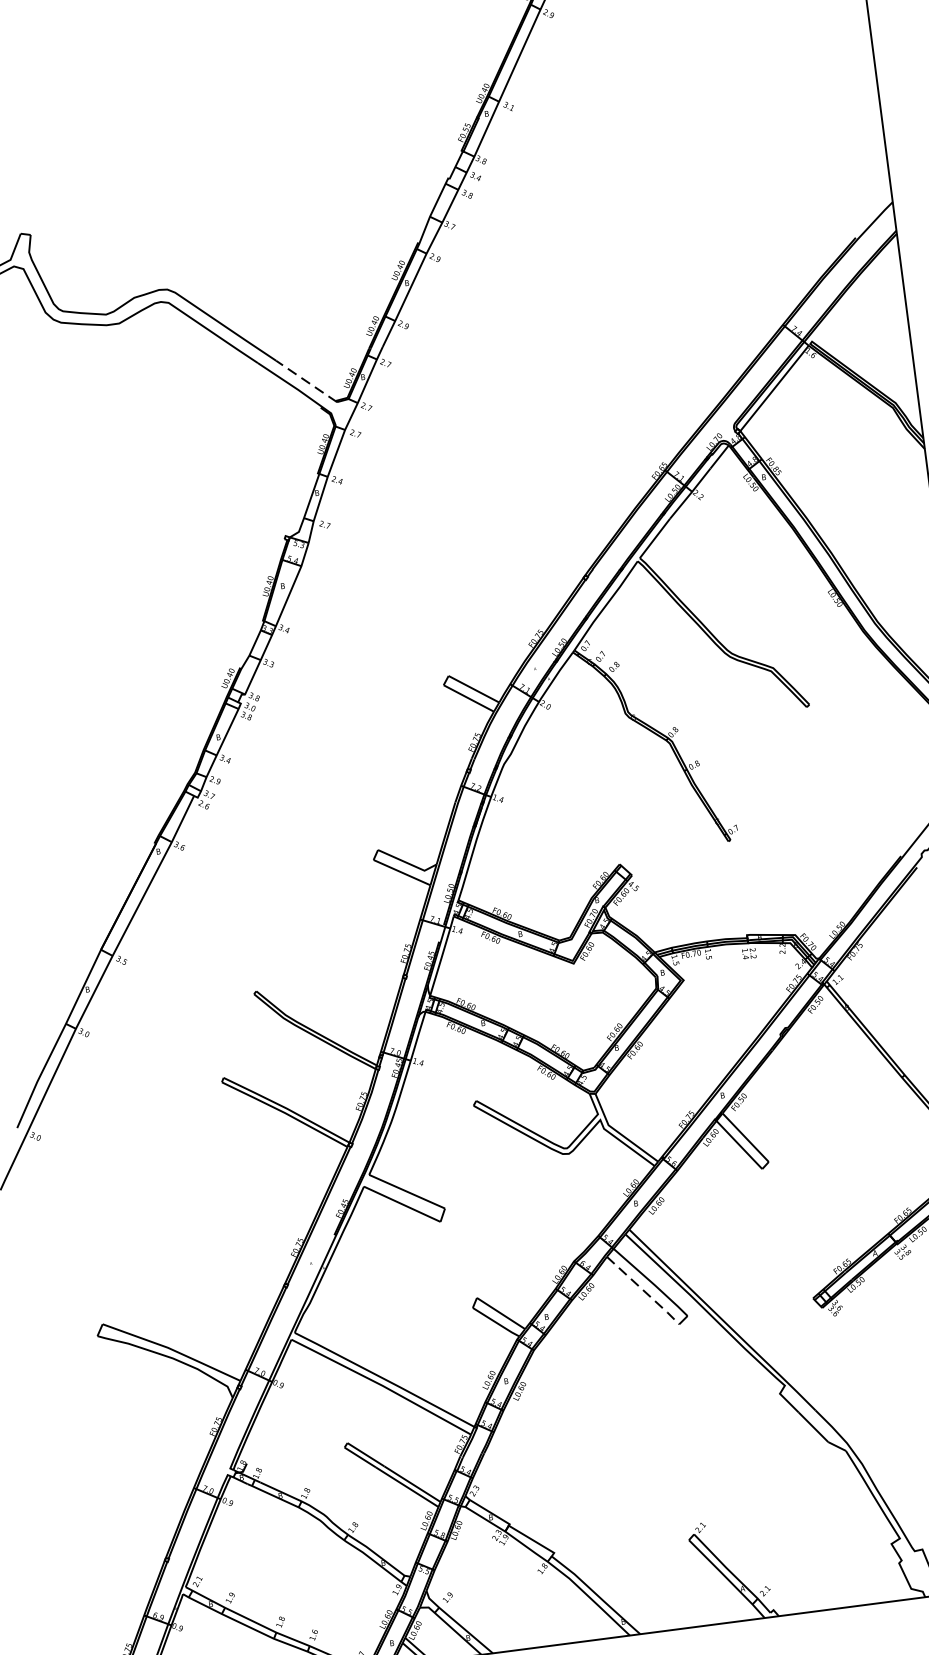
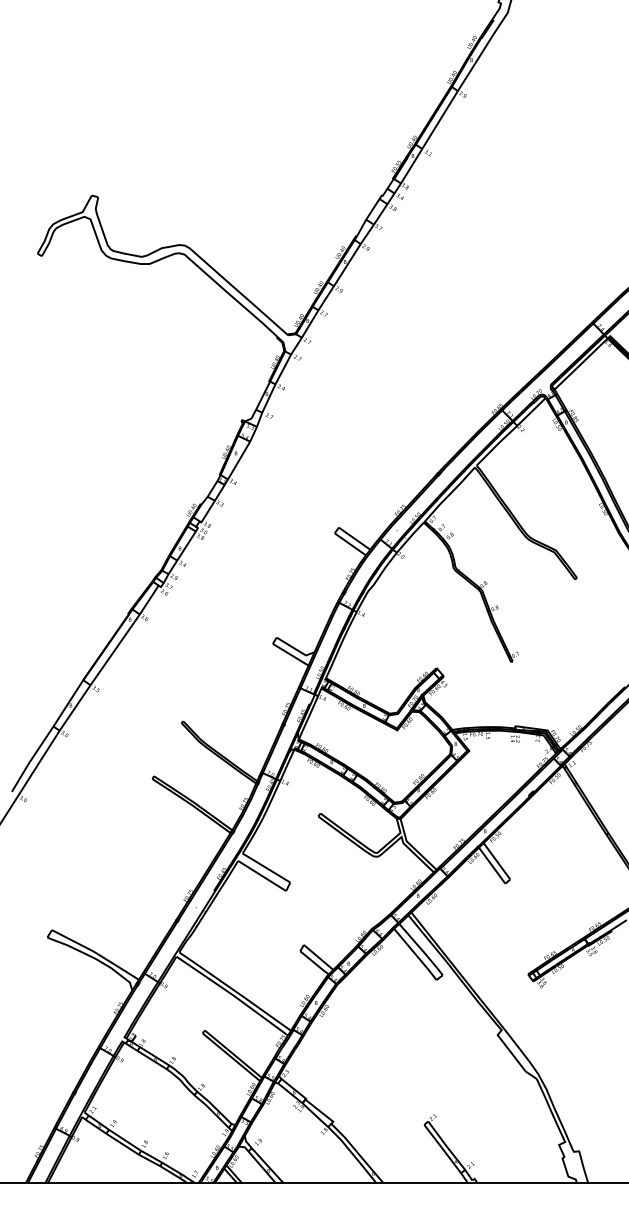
line: (306, 380) -> (269, 318), dashed -> solid
line: (645, 1291) -> (416, 955), dashed -> solid

